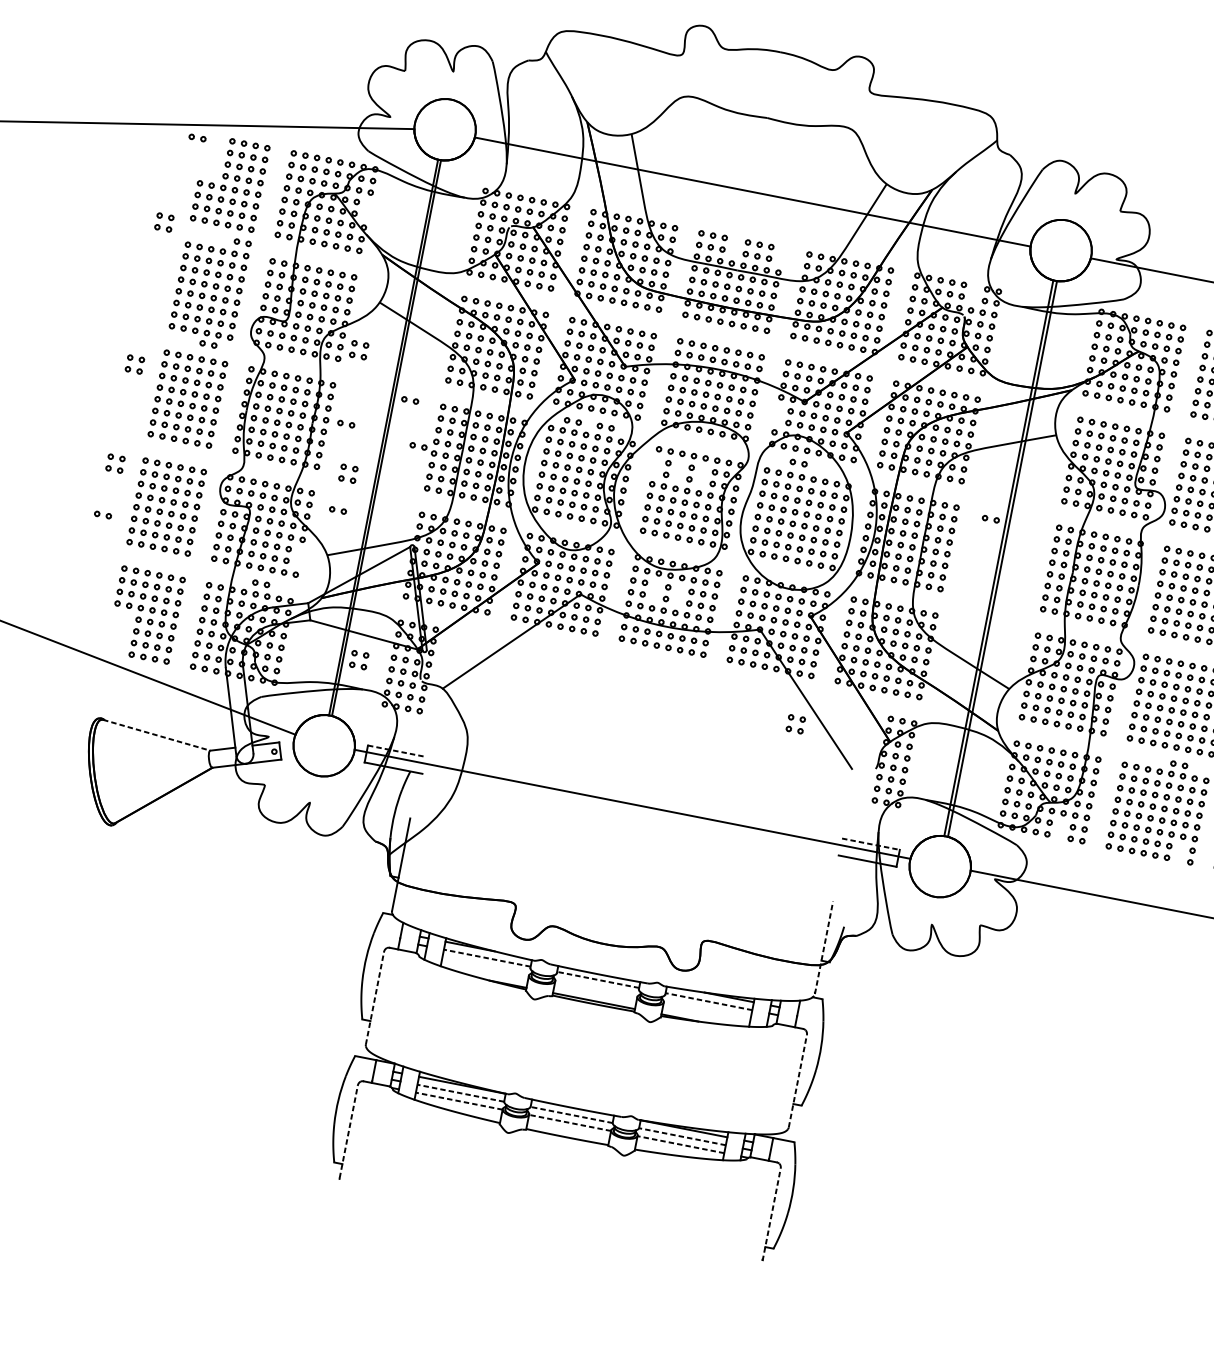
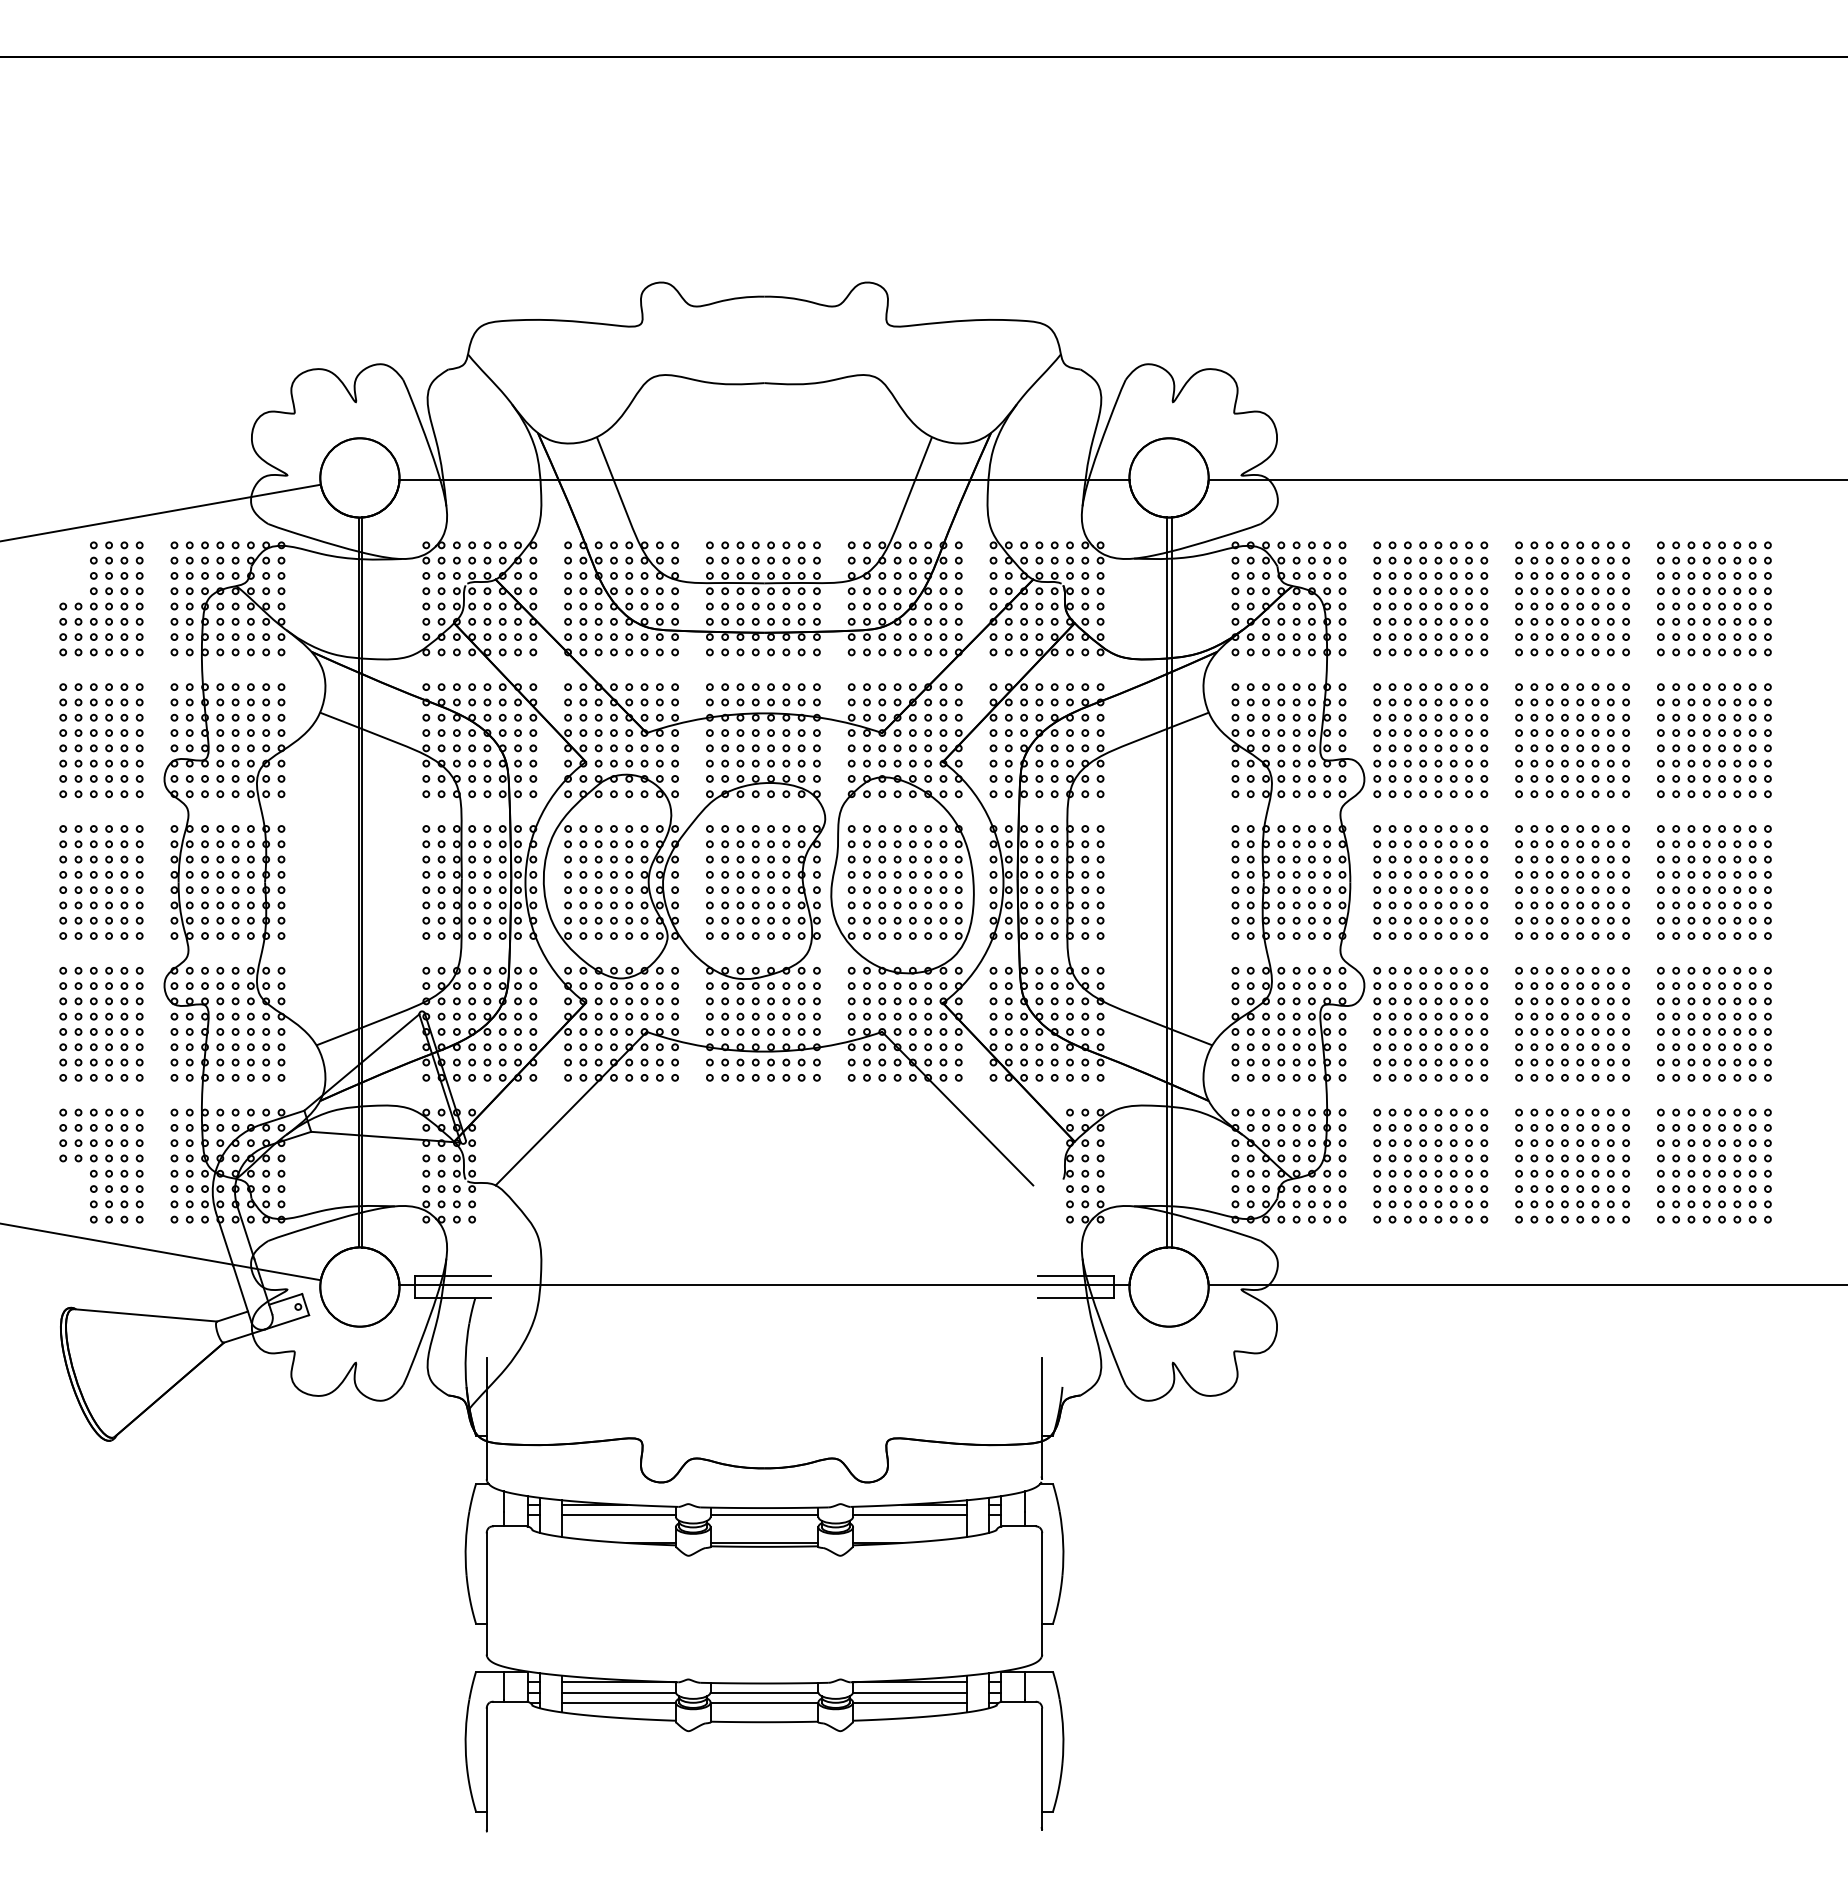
part: (197, 137) -> (48, 549), removed
part: (367, 209) -> (281, 598), added
part: (161, 217) -> (23, 659), removed
part: (242, 242) -> (131, 670), removed
part: (735, 245) -> (755, 552), added
part: (781, 254) -> (816, 552), added
part: (974, 292) -> (1069, 552), added
part: (208, 343) -> (113, 807), removed
part: (356, 345) -> (301, 772), removed
part: (132, 359) -> (21, 846), removed
part: (409, 400) -> (382, 828), removed
part: (777, 414) -> (851, 755), added
part: (572, 420) -> (593, 814), removed
part: (345, 423) -> (307, 874), removed
part: (605, 426) -> (636, 813), removed
part: (418, 445) -> (404, 884), removed
part: (112, 458) -> (21, 976), removed
part: (798, 462) -> (889, 811), removed
part: (655, 466) -> (709, 851), added
part: (345, 468) -> (318, 931), removed
part: (679, 471) -> (740, 851), added
part: (701, 475) -> (770, 851), added
part: (337, 509) -> (318, 985), removed
part: (102, 514) -> (22, 1049), removed
part: (990, 518) -> (1146, 834), removed
part: (299, 556) -> (281, 1054), added
part: (260, 583) -> (239, 1097), removed
part: (655, 590) -> (740, 1008), added
part: (678, 595) -> (770, 1008), added
part: (356, 655) -> (378, 1164), removed
part: (793, 719) -> (946, 1137), removed
line: (156, 735) -> (145, 1315), dashed -> solid
line: (397, 750) -> (453, 1275), dashed -> solid
part: (1178, 764) -> (1445, 1098), removed
part: (1059, 830) -> (1311, 1211), added
line: (870, 843) -> (1075, 1275), dashed -> solid
part: (1179, 853) -> (1468, 1211), added
line: (824, 947) -> (1042, 1418), dashed -> solid
line: (486, 958) -> (618, 1515), dashed -> solid
line: (598, 980) -> (764, 1515), dashed -> solid
line: (374, 997) -> (486, 1593), dashed -> solid
line: (709, 1001) -> (910, 1515), dashed -> solid
line: (798, 1080) -> (1042, 1593), dashed -> solid
line: (460, 1093) -> (618, 1692), dashed -> solid
line: (458, 1101) -> (618, 1703), dashed -> solid
line: (571, 1114) -> (764, 1692), dashed -> solid
line: (570, 1123) -> (764, 1703), dashed -> solid
line: (348, 1131) -> (486, 1769), dashed -> solid
line: (682, 1136) -> (910, 1692), dashed -> solid
line: (681, 1145) -> (910, 1703), dashed -> solid
line: (771, 1214) -> (1042, 1769), dashed -> solid

